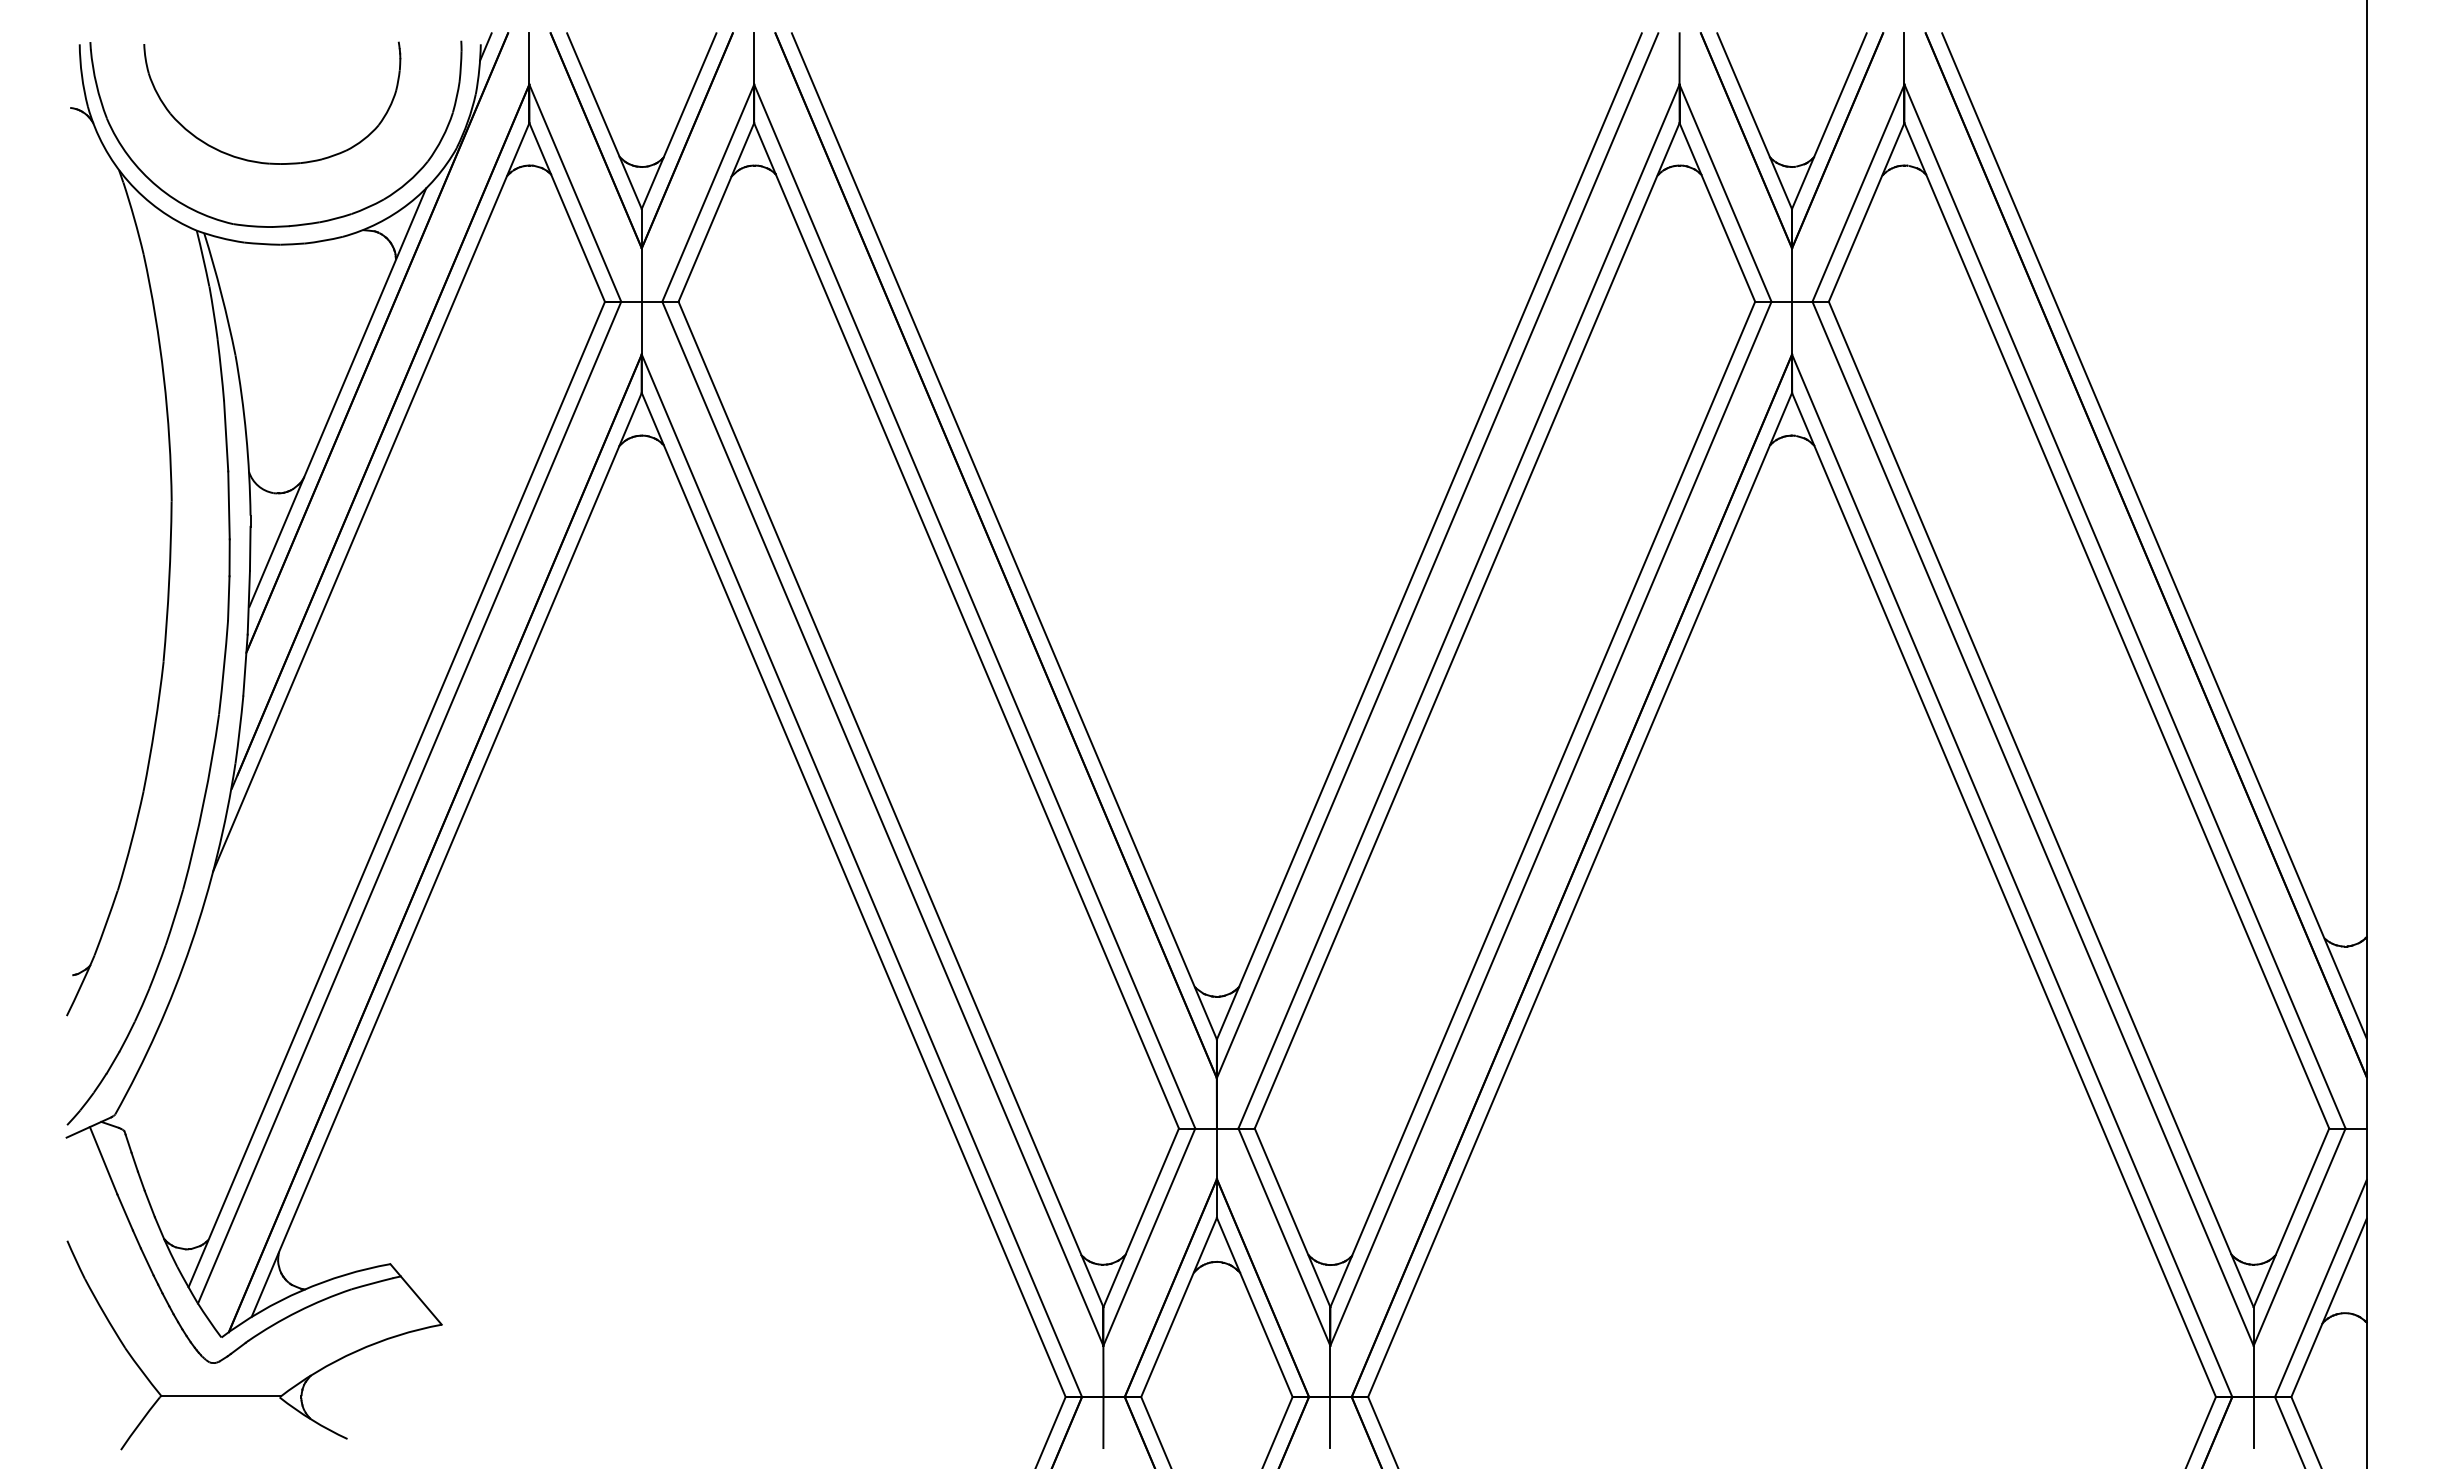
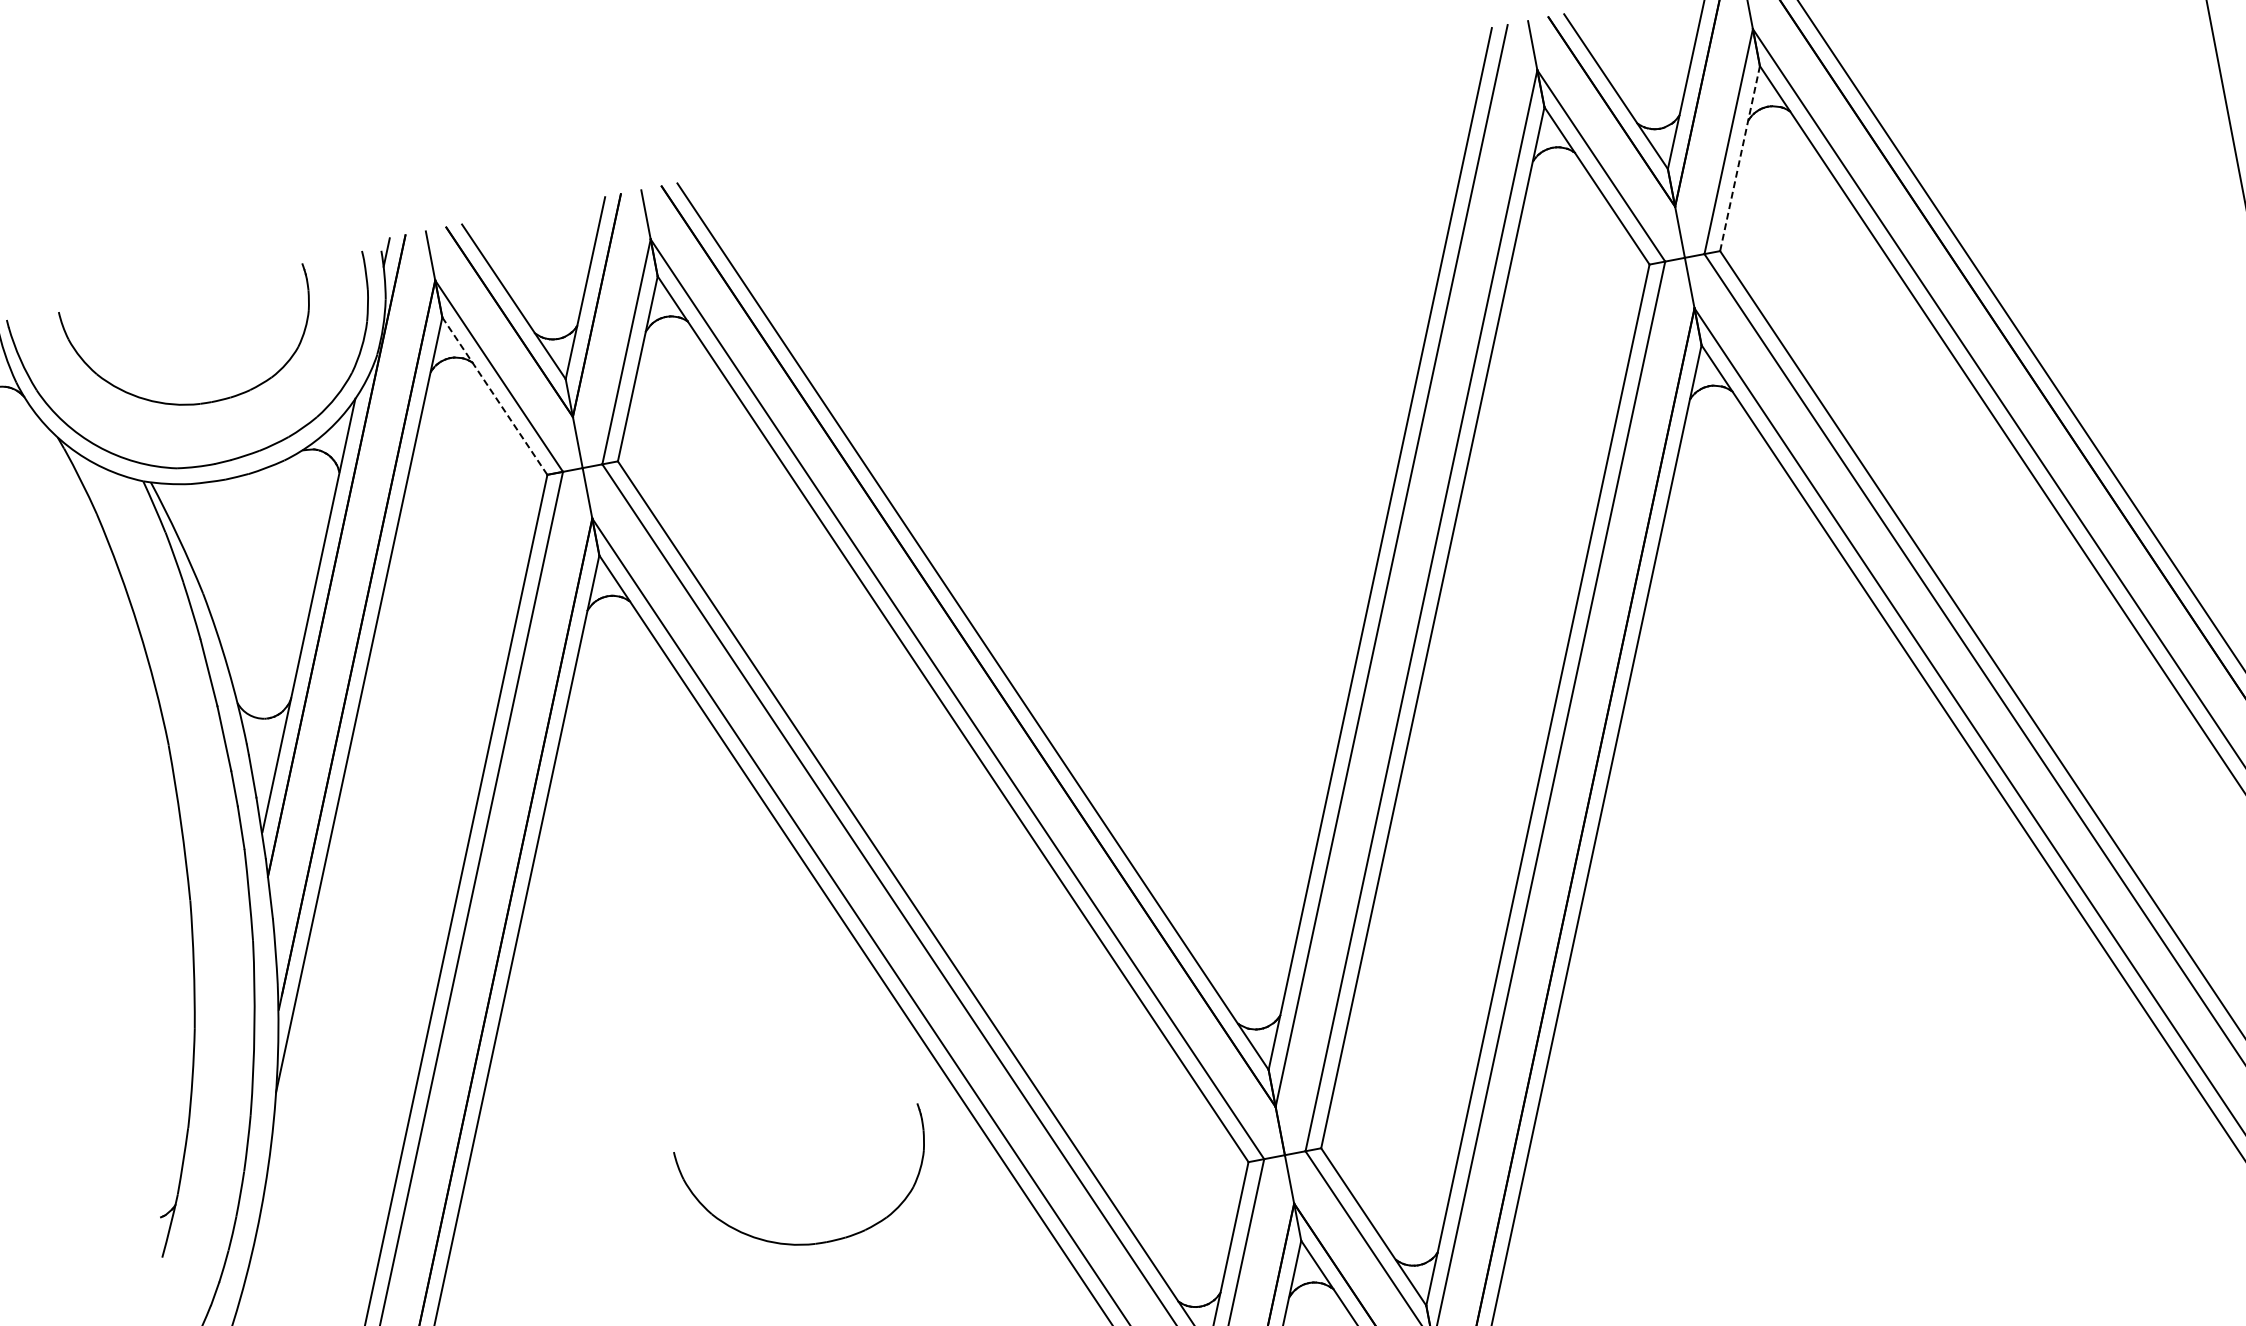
line: (567, 212) -> (495, 396), solid -> dashed
line: (1866, 212) -> (1739, 158), solid -> dashed
part: (730, 1126) -> (818, 1242), added

